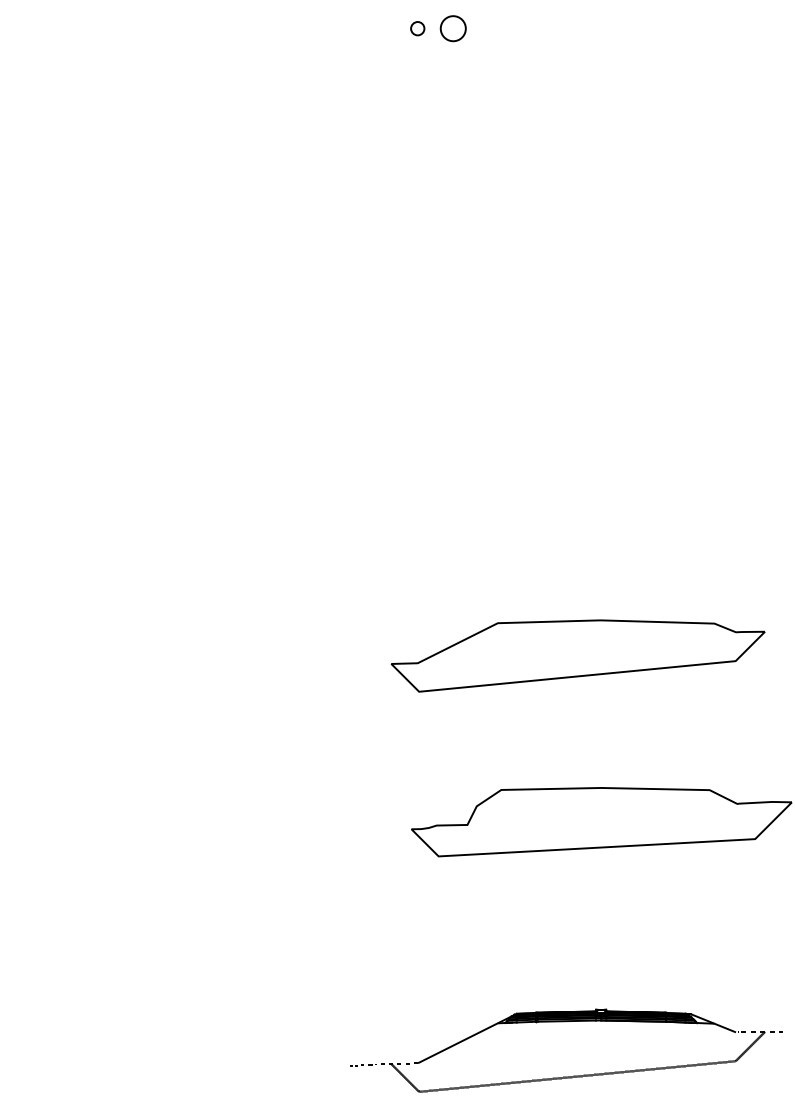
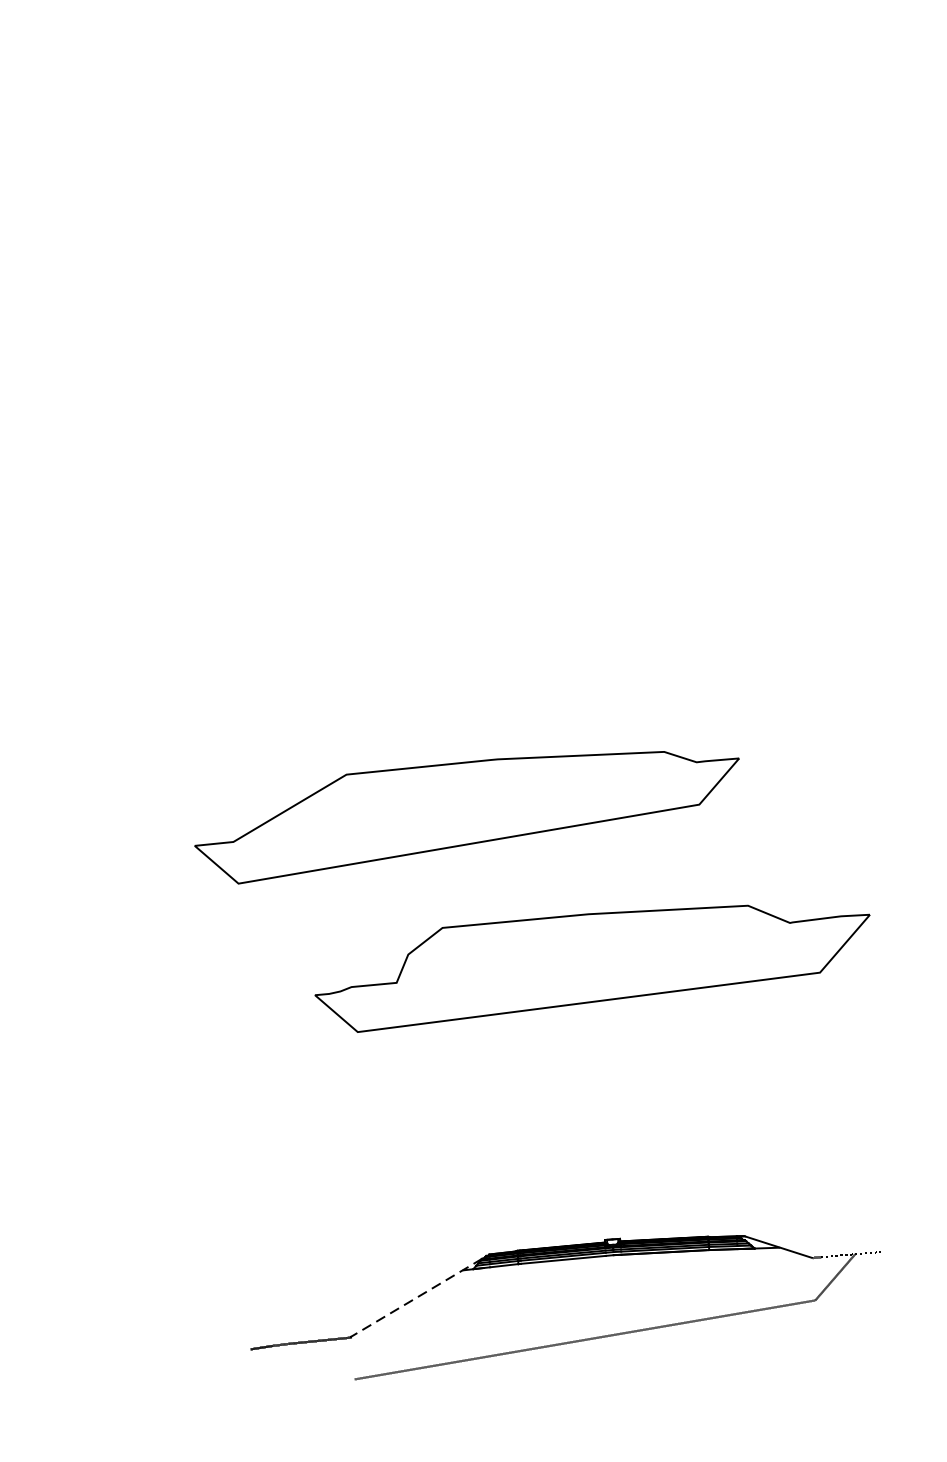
part: (577, 655) -> (466, 813), moved
line: (464, 1039) -> (415, 1297), solid -> dashed
line: (405, 1077) -> (332, 1359), removed

